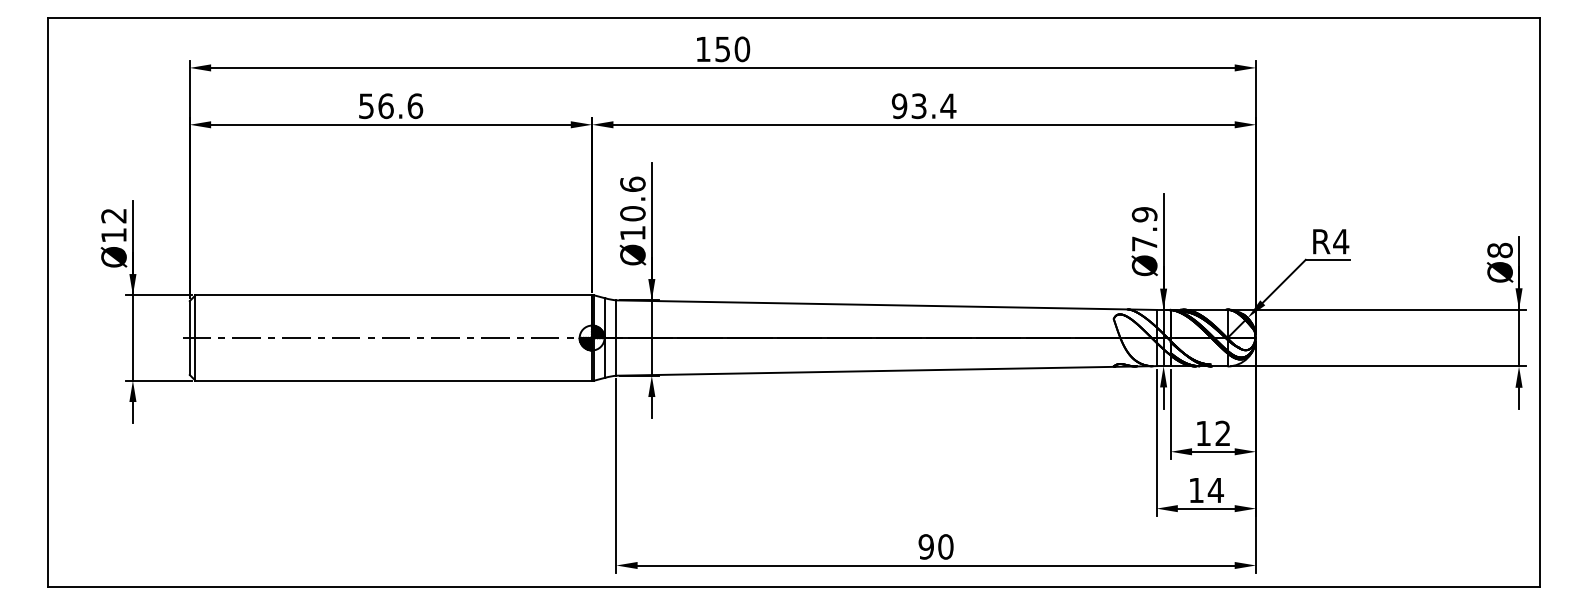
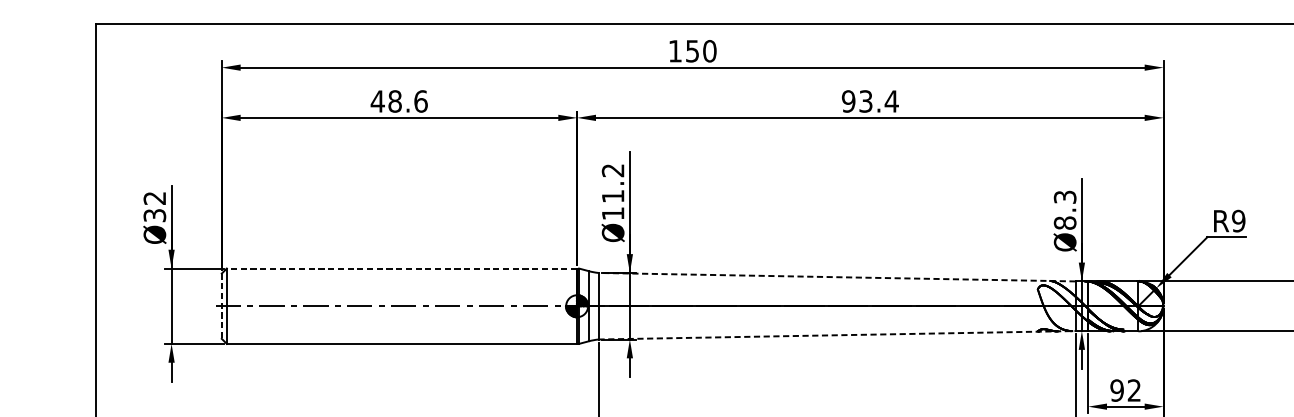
text: (375, 106) -> (385, 101), 56.6 -> 48.6
text: (632, 198) -> (612, 182), Ø10.6 -> Ø11.2
text: (1144, 229) -> (1065, 210), Ø7.9 -> Ø8.3
text: (113, 235) -> (154, 215), Ø12 -> Ø32
text: (1341, 241) -> (1239, 220), R4 -> R9
line: (393, 295) -> (401, 268), solid -> dashed
line: (885, 305) -> (836, 277), solid -> dashed
line: (189, 338) -> (221, 306), solid -> dashed
line: (886, 370) -> (837, 334), solid -> dashed
text: (1203, 433) -> (1117, 390), 12 -> 92

